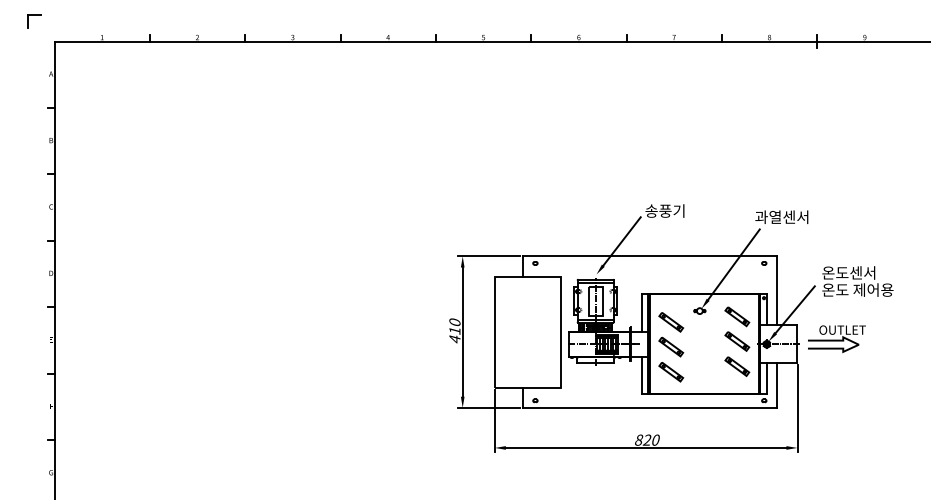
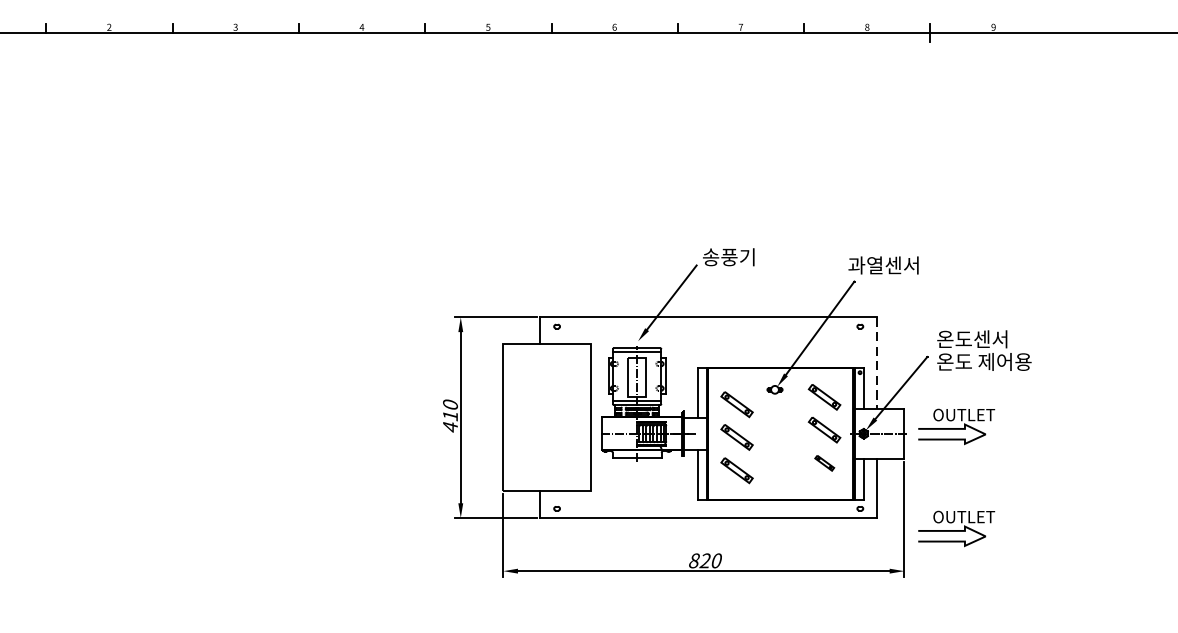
line: (777, 290) -> (877, 362), solid -> dashed
part: (737, 366) -> (824, 463), size x0.6
part: (836, 416) -> (956, 529), added

